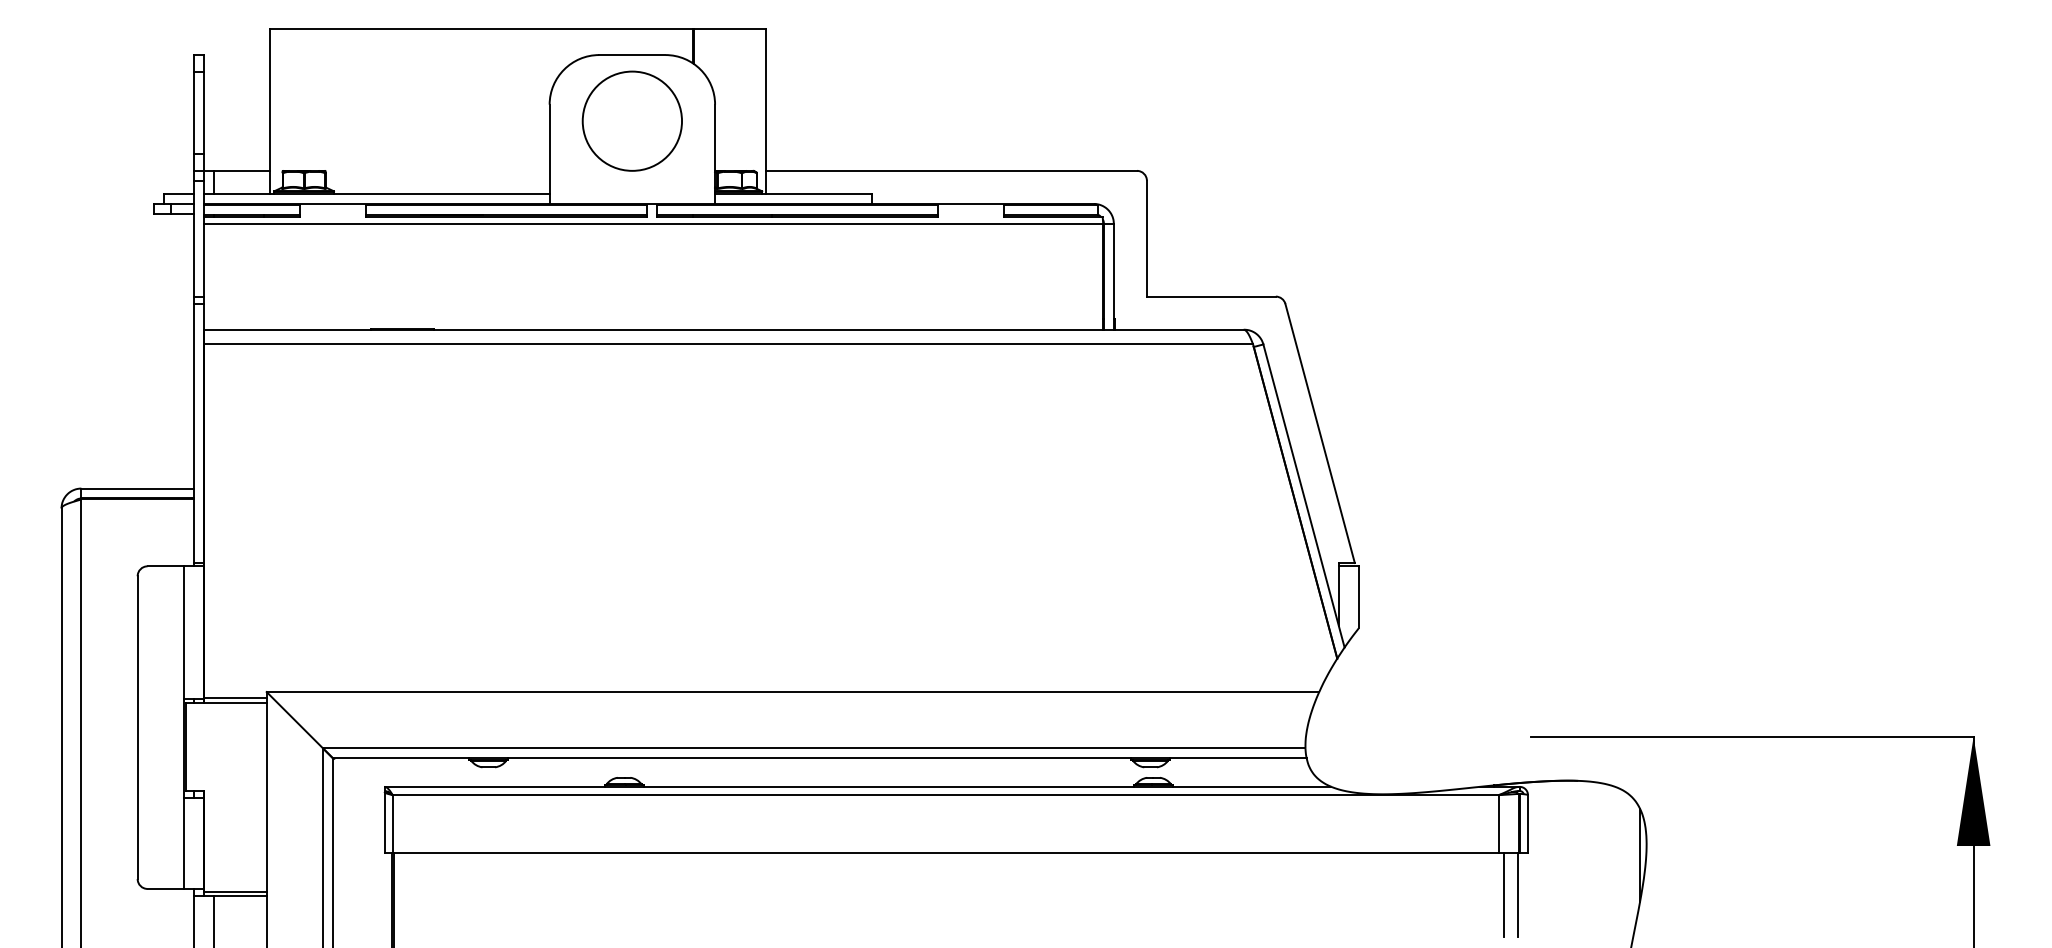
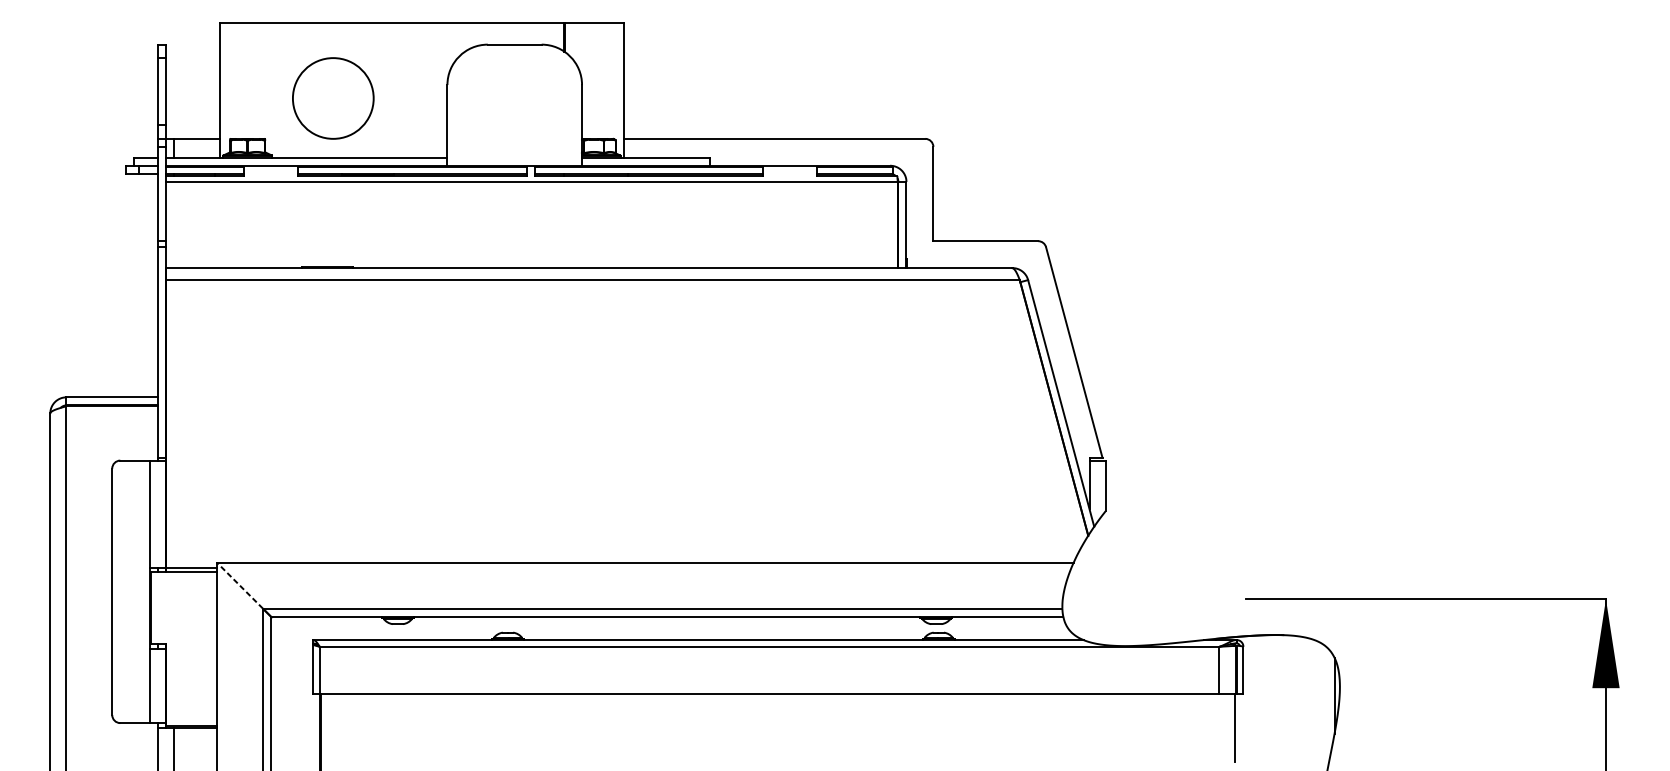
circle: (631, 120) -> (332, 97), moved
line: (294, 720) -> (239, 586), solid -> dashed
line: (1504, 894) -> (1224, 727), removed

